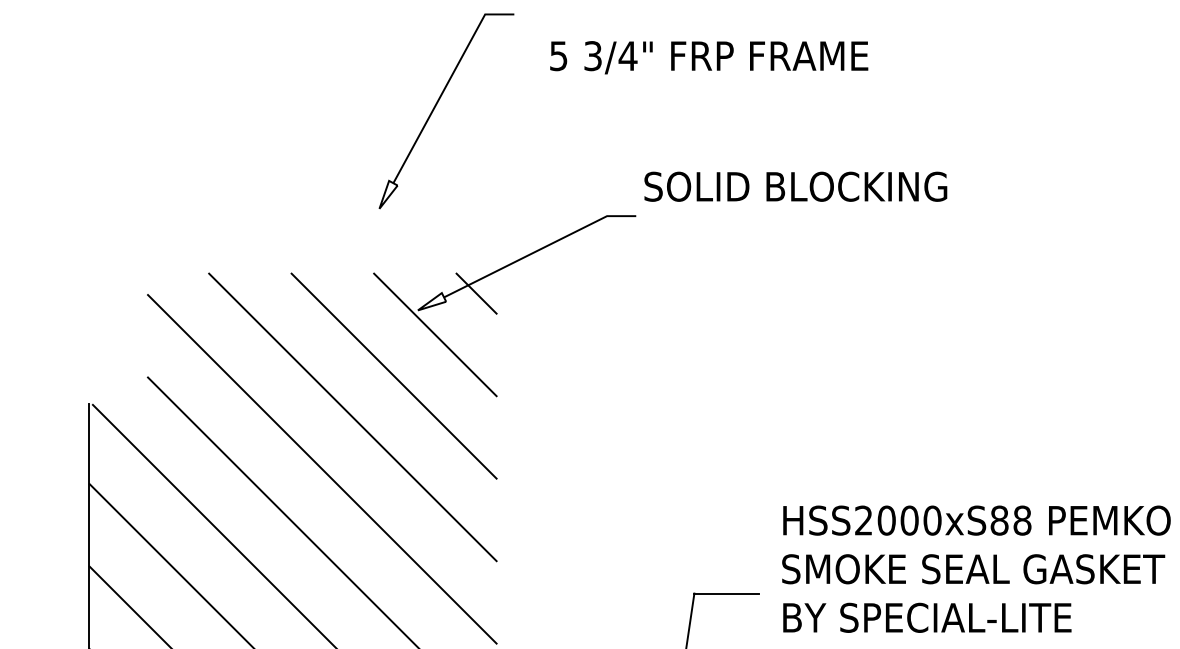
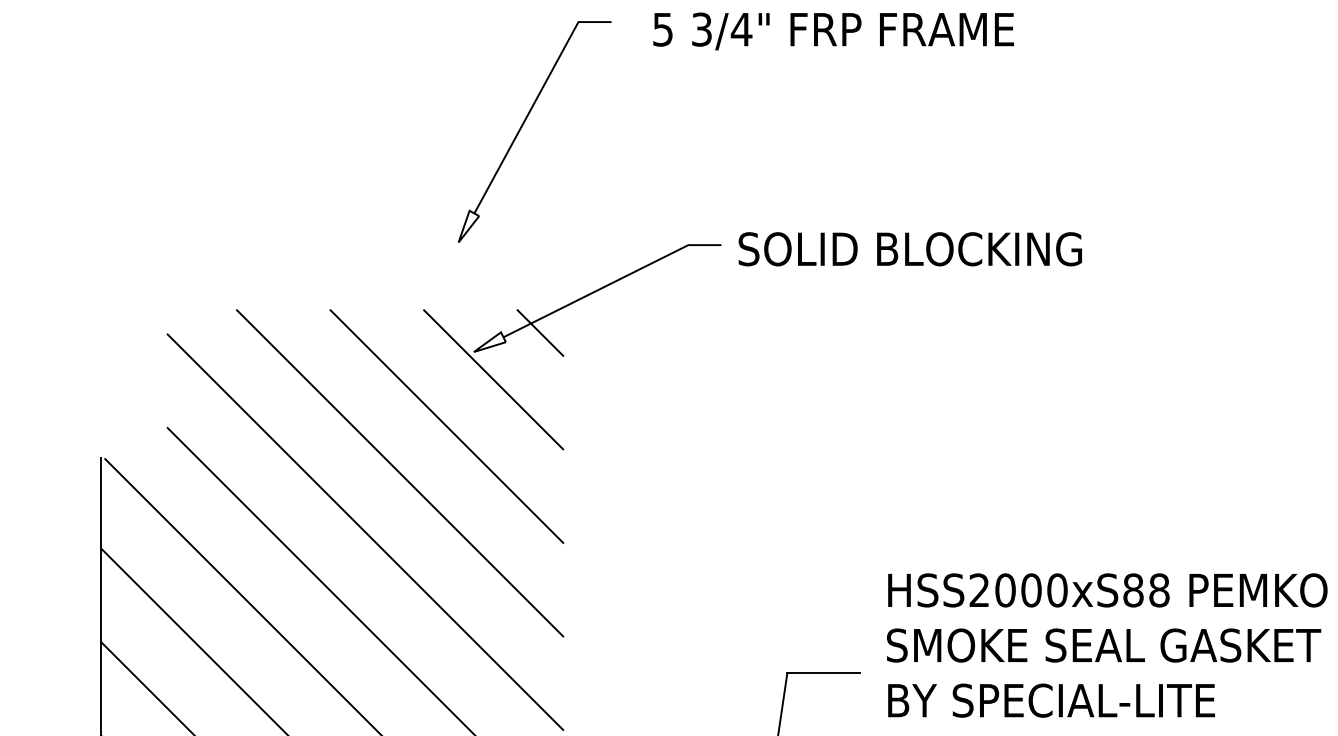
text: (709, 57) -> (833, 31), moved
part: (436, 106) -> (523, 126), moved
text: (795, 186) -> (909, 248), moved

